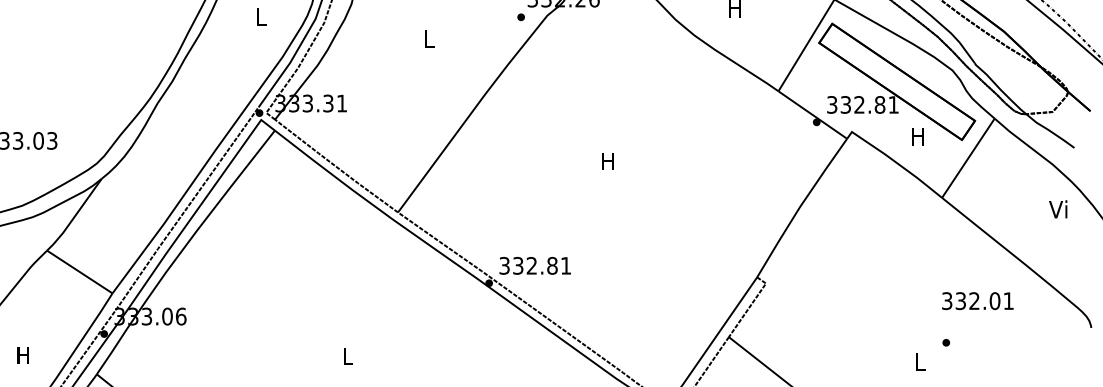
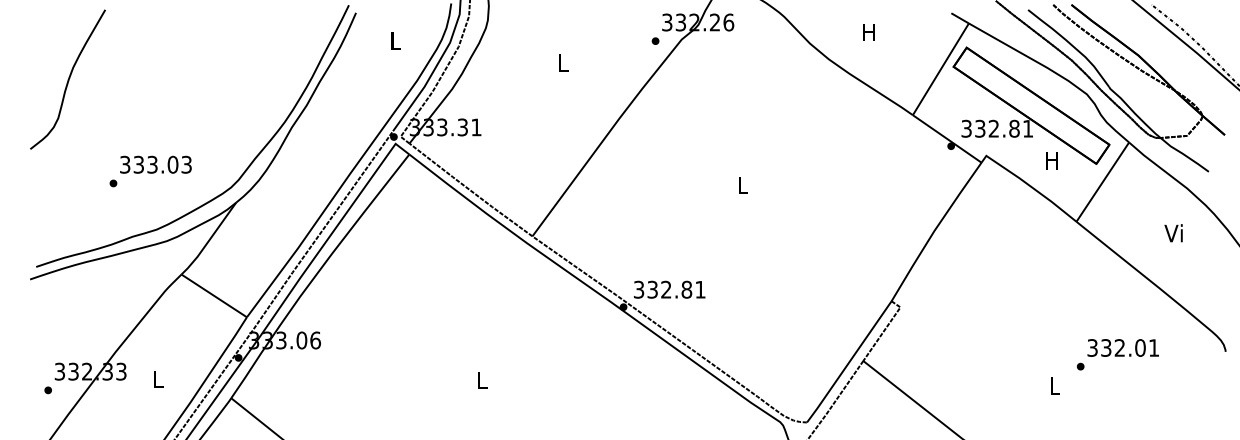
text: (608, 161) -> (742, 185), H -> L
text: (1058, 209) -> (1173, 233), moved
text: (977, 300) -> (1122, 347), moved
text: (23, 355) -> (157, 379), H -> L

